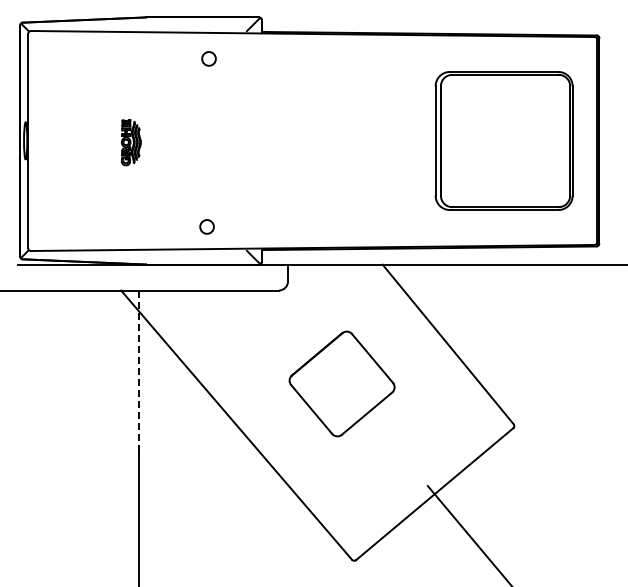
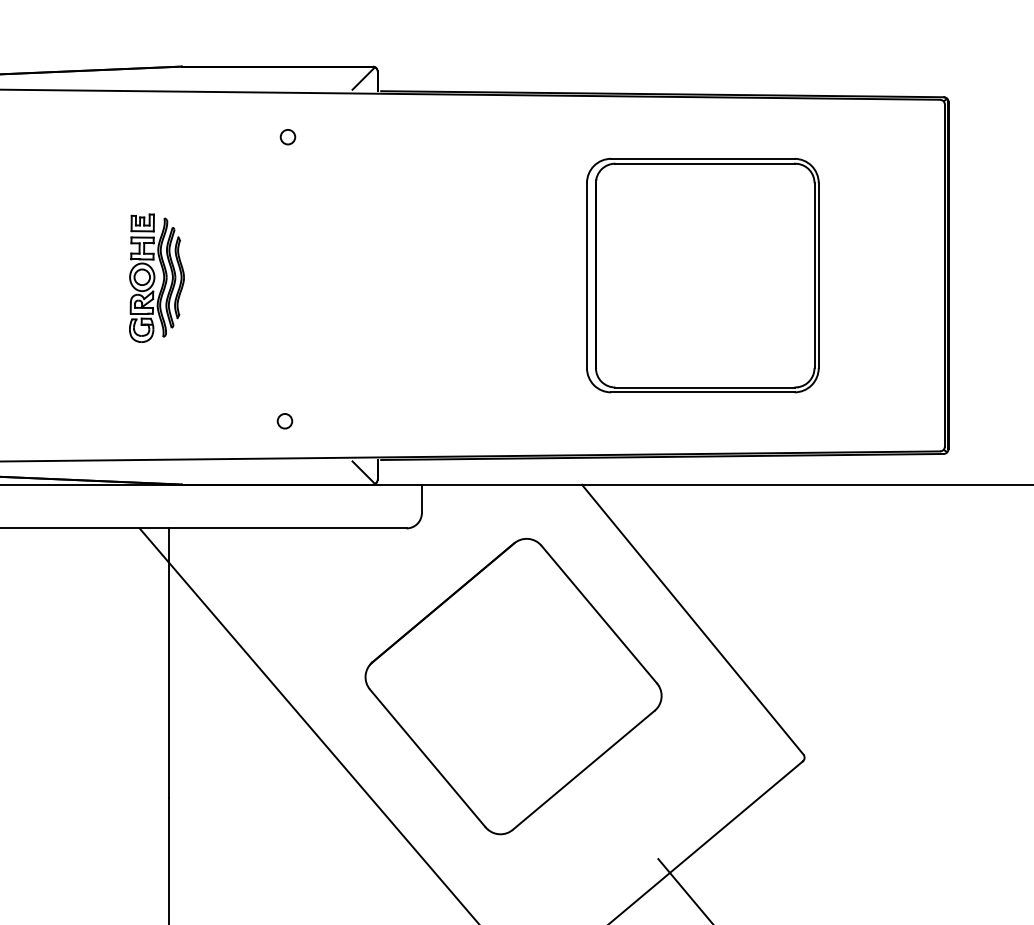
part: (208, 59) -> (287, 137), size x0.62
part: (503, 140) -> (701, 274), moved
part: (131, 142) -> (157, 278), size x1.67
part: (206, 227) -> (284, 421), size x0.62
line: (138, 370) -> (169, 663), dashed -> solid
part: (341, 383) -> (512, 685), size x1.67

